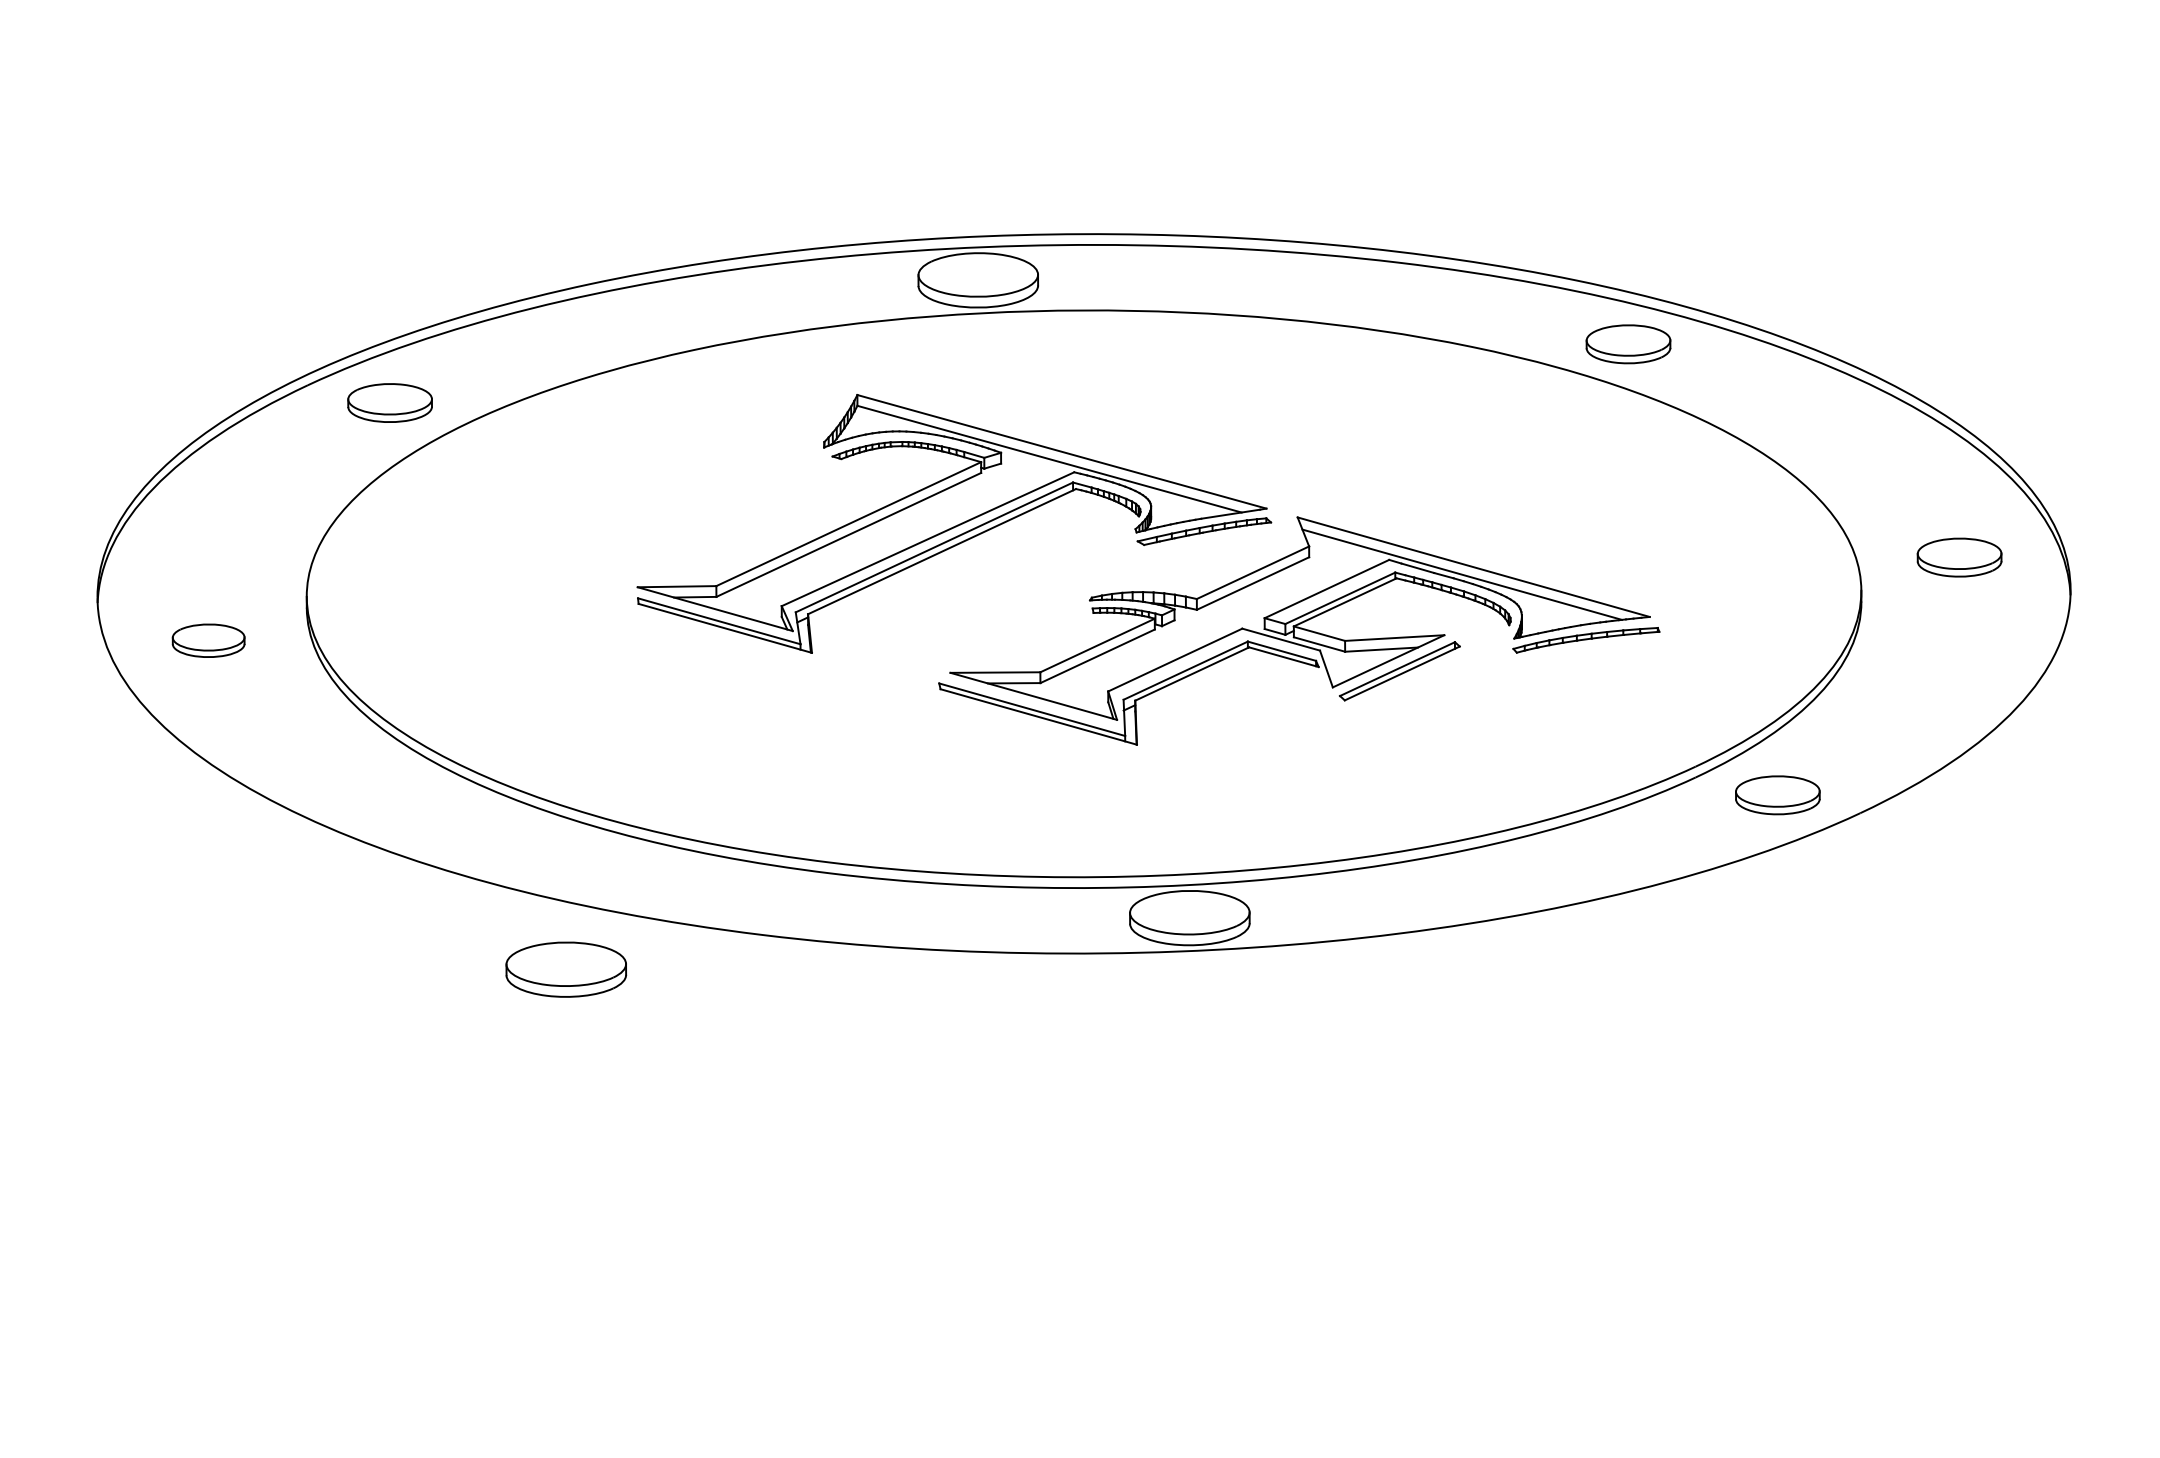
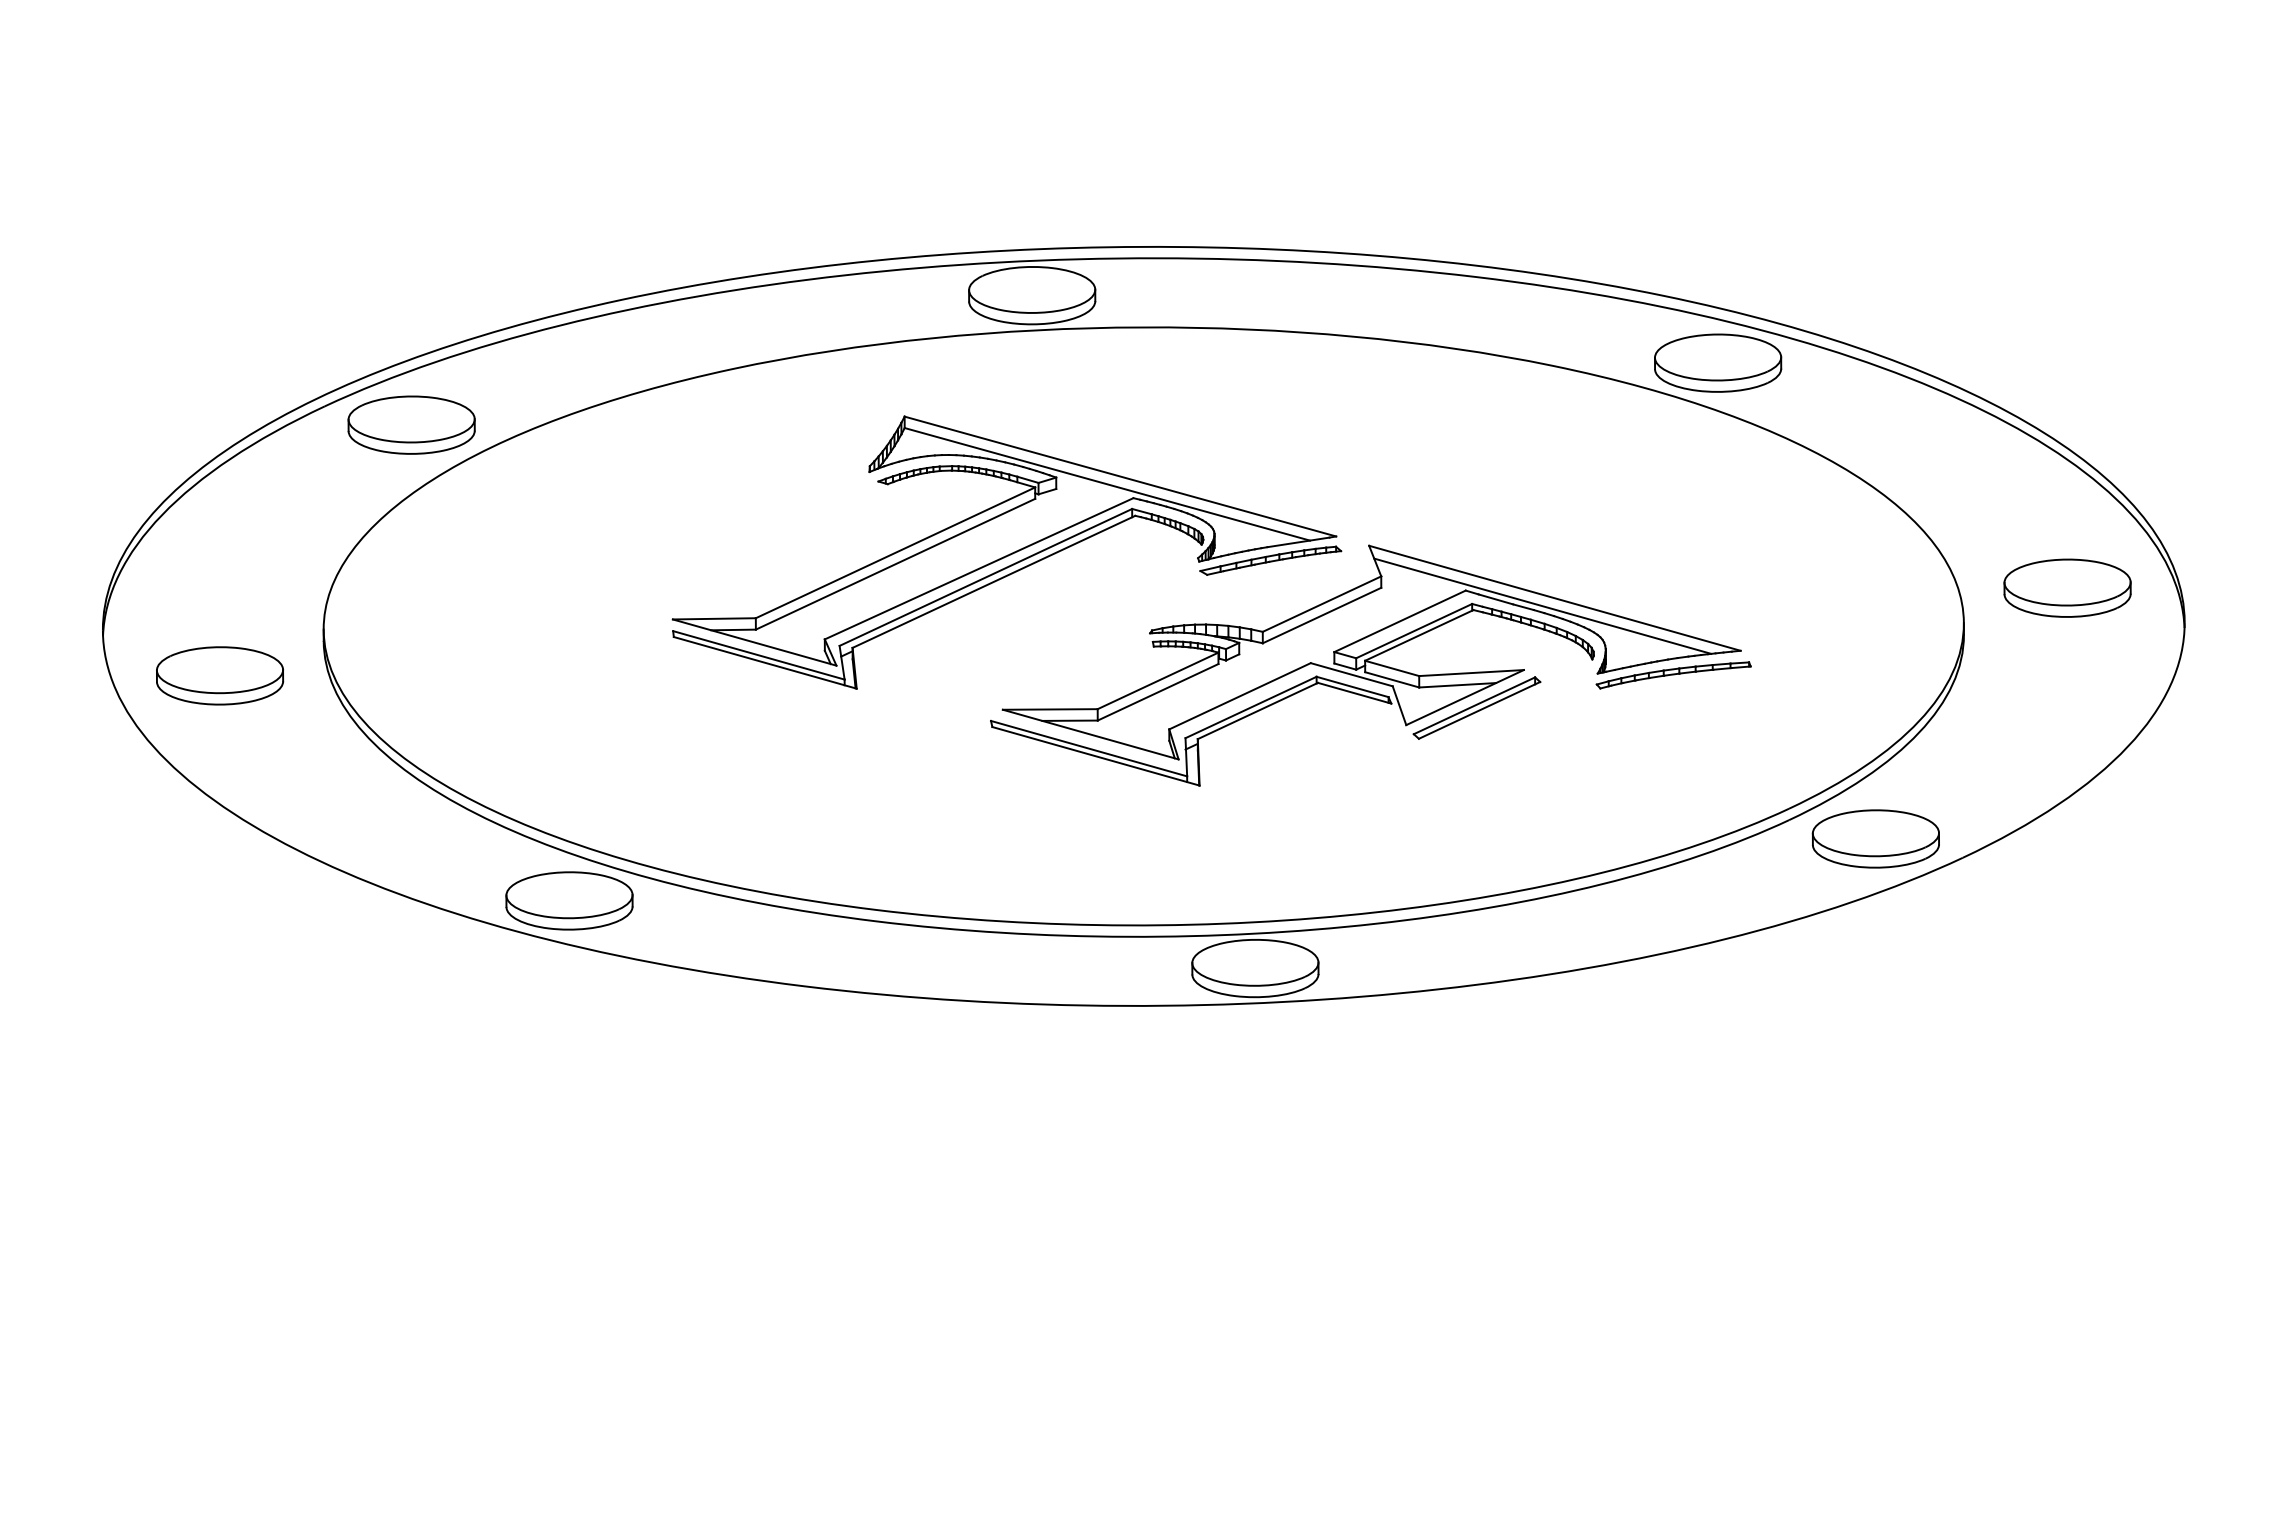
part: (1628, 343) -> (1718, 362), size x1.43
part: (390, 402) -> (411, 424), size x1.43
part: (1959, 556) -> (2067, 587), size x1.43
part: (208, 640) -> (220, 675), size x1.67
part: (1777, 794) -> (1875, 838), size x1.43
part: (566, 969) -> (569, 900), moved

